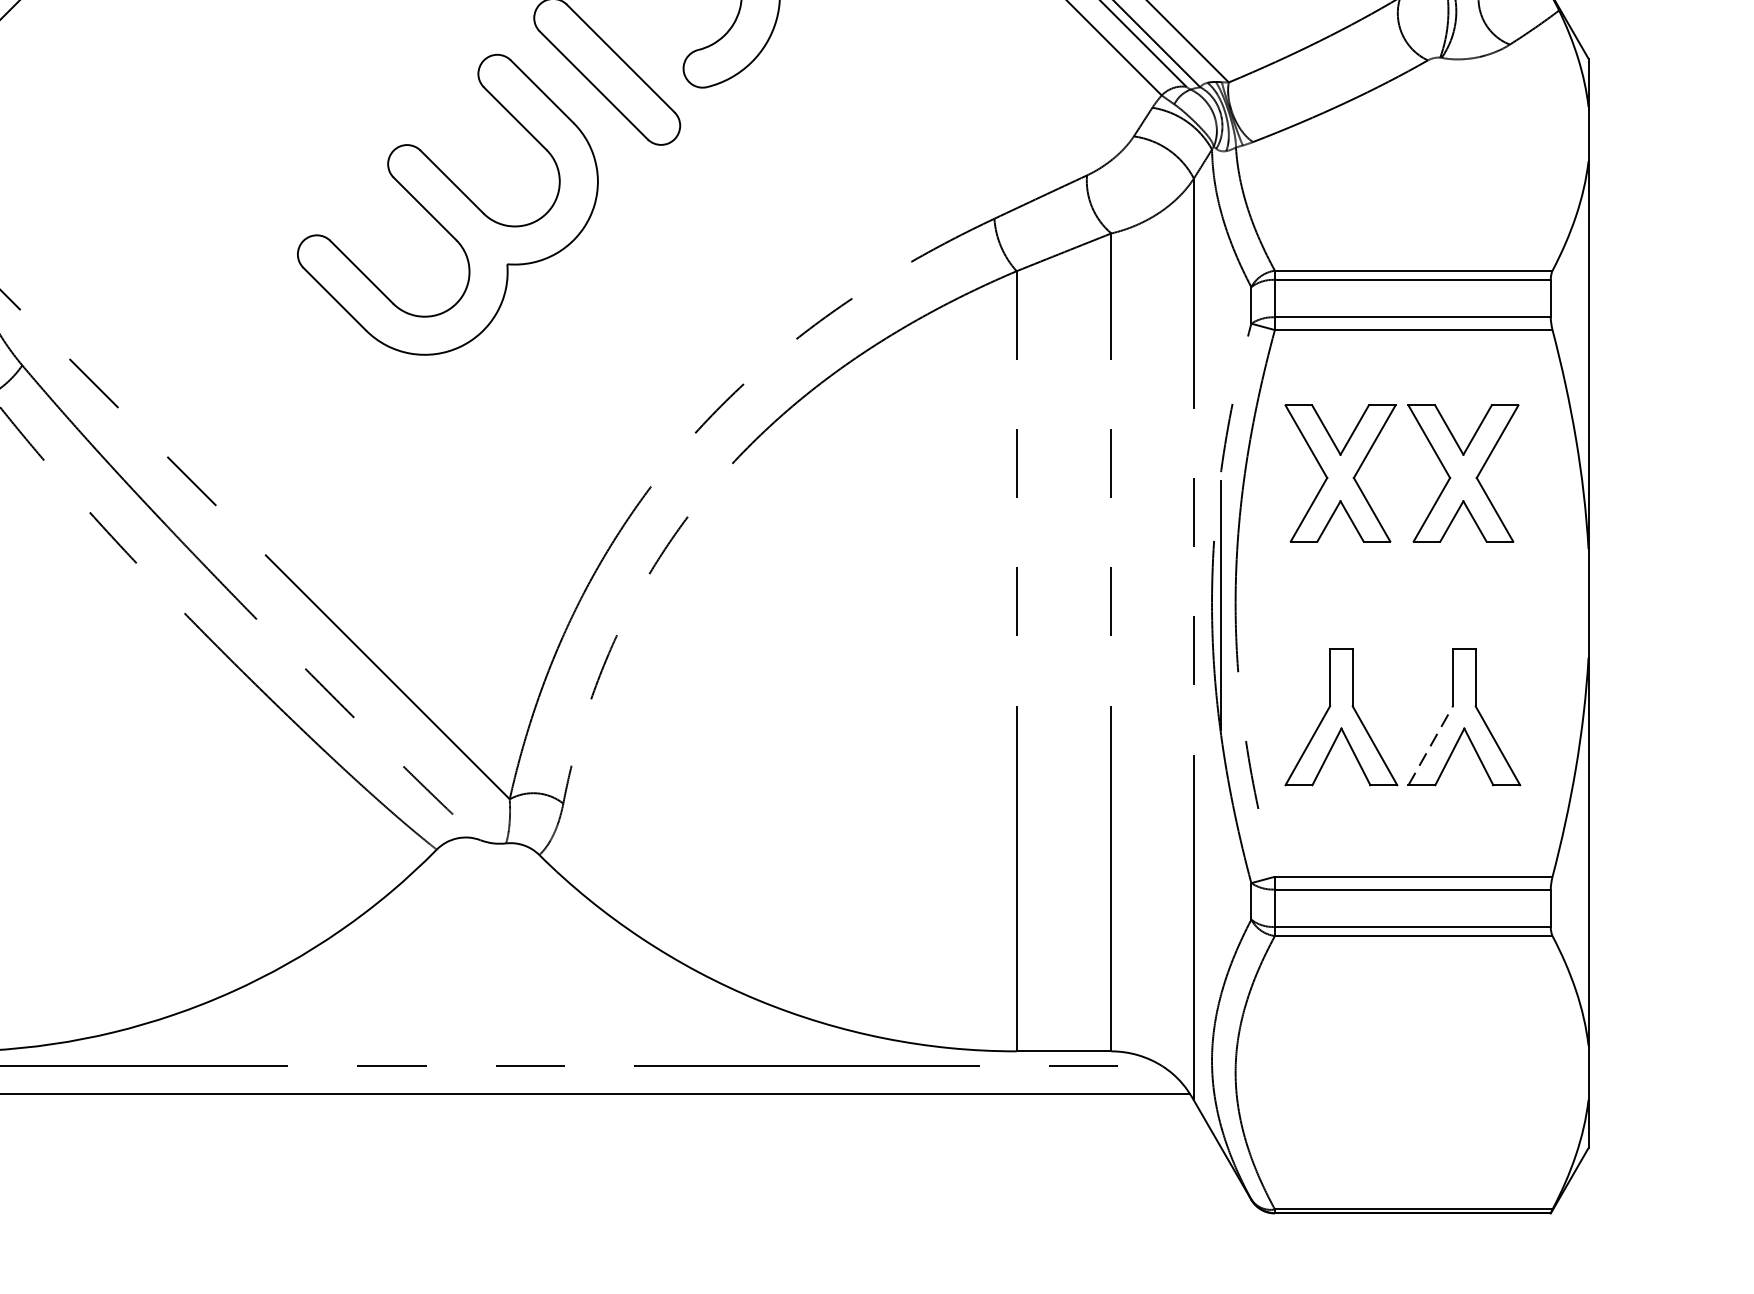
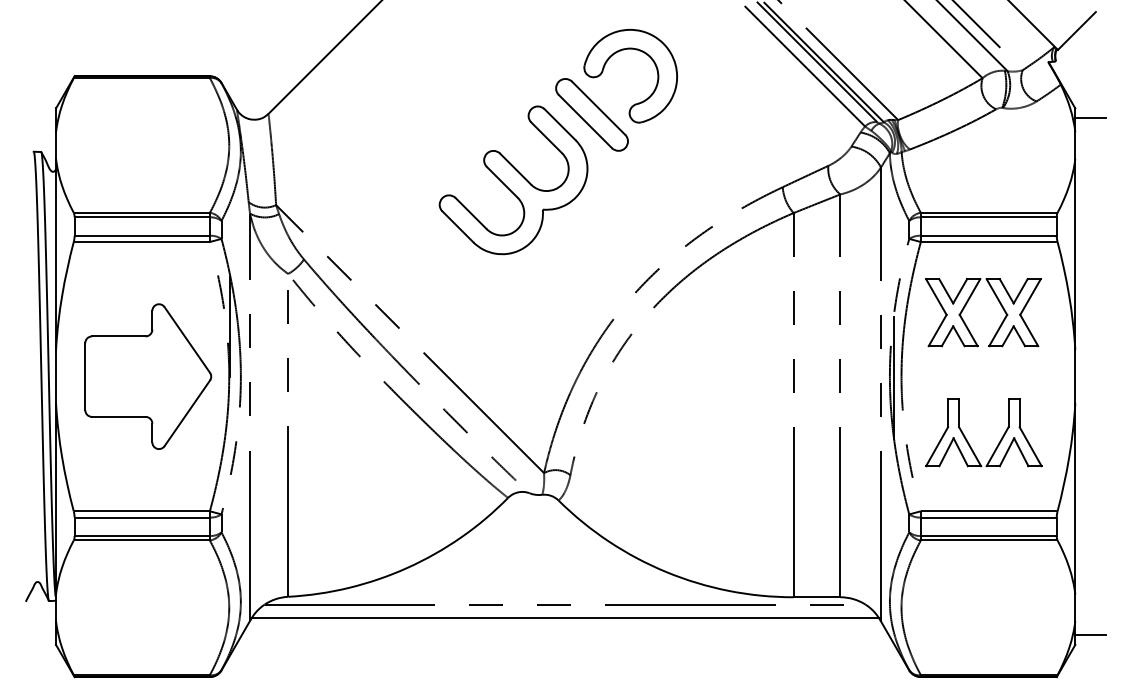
line: (1619, 79) -> (1090, 118), added
line: (1430, 745) -> (997, 446), dashed -> solid
line: (1619, 1126) -> (1090, 634), added

